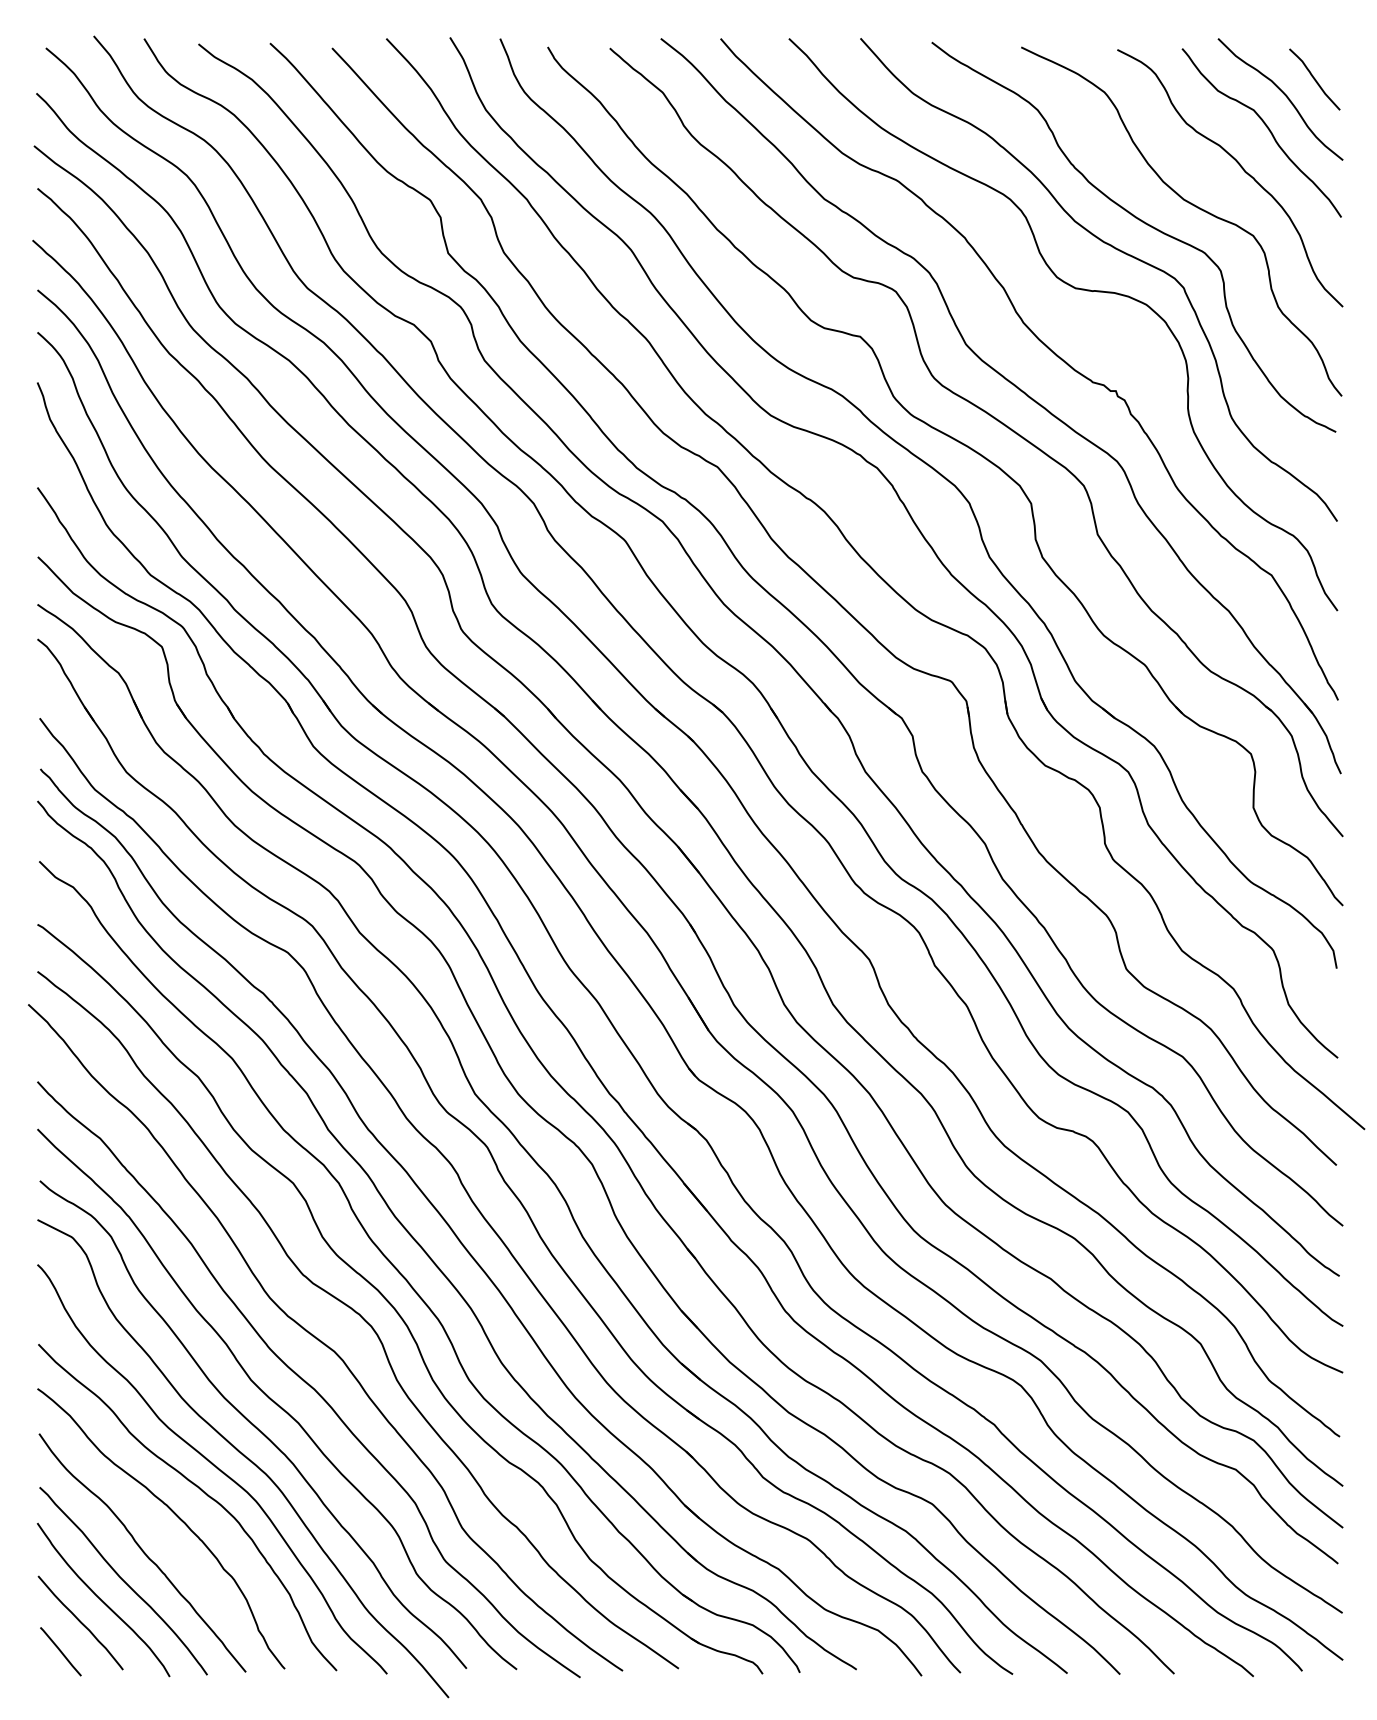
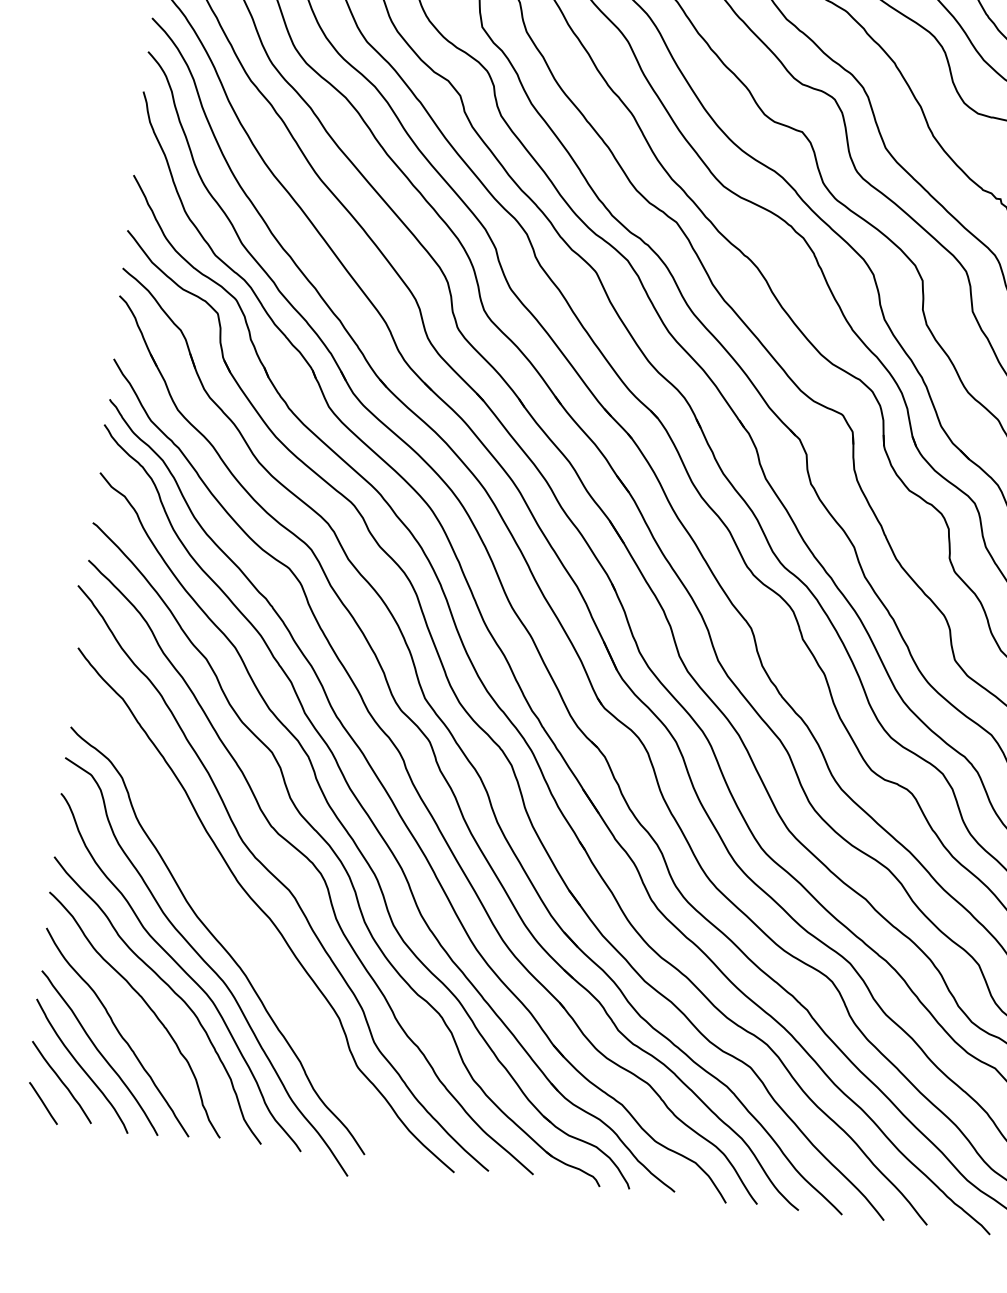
curve: (275, 1401) -> (237, 924), removed

